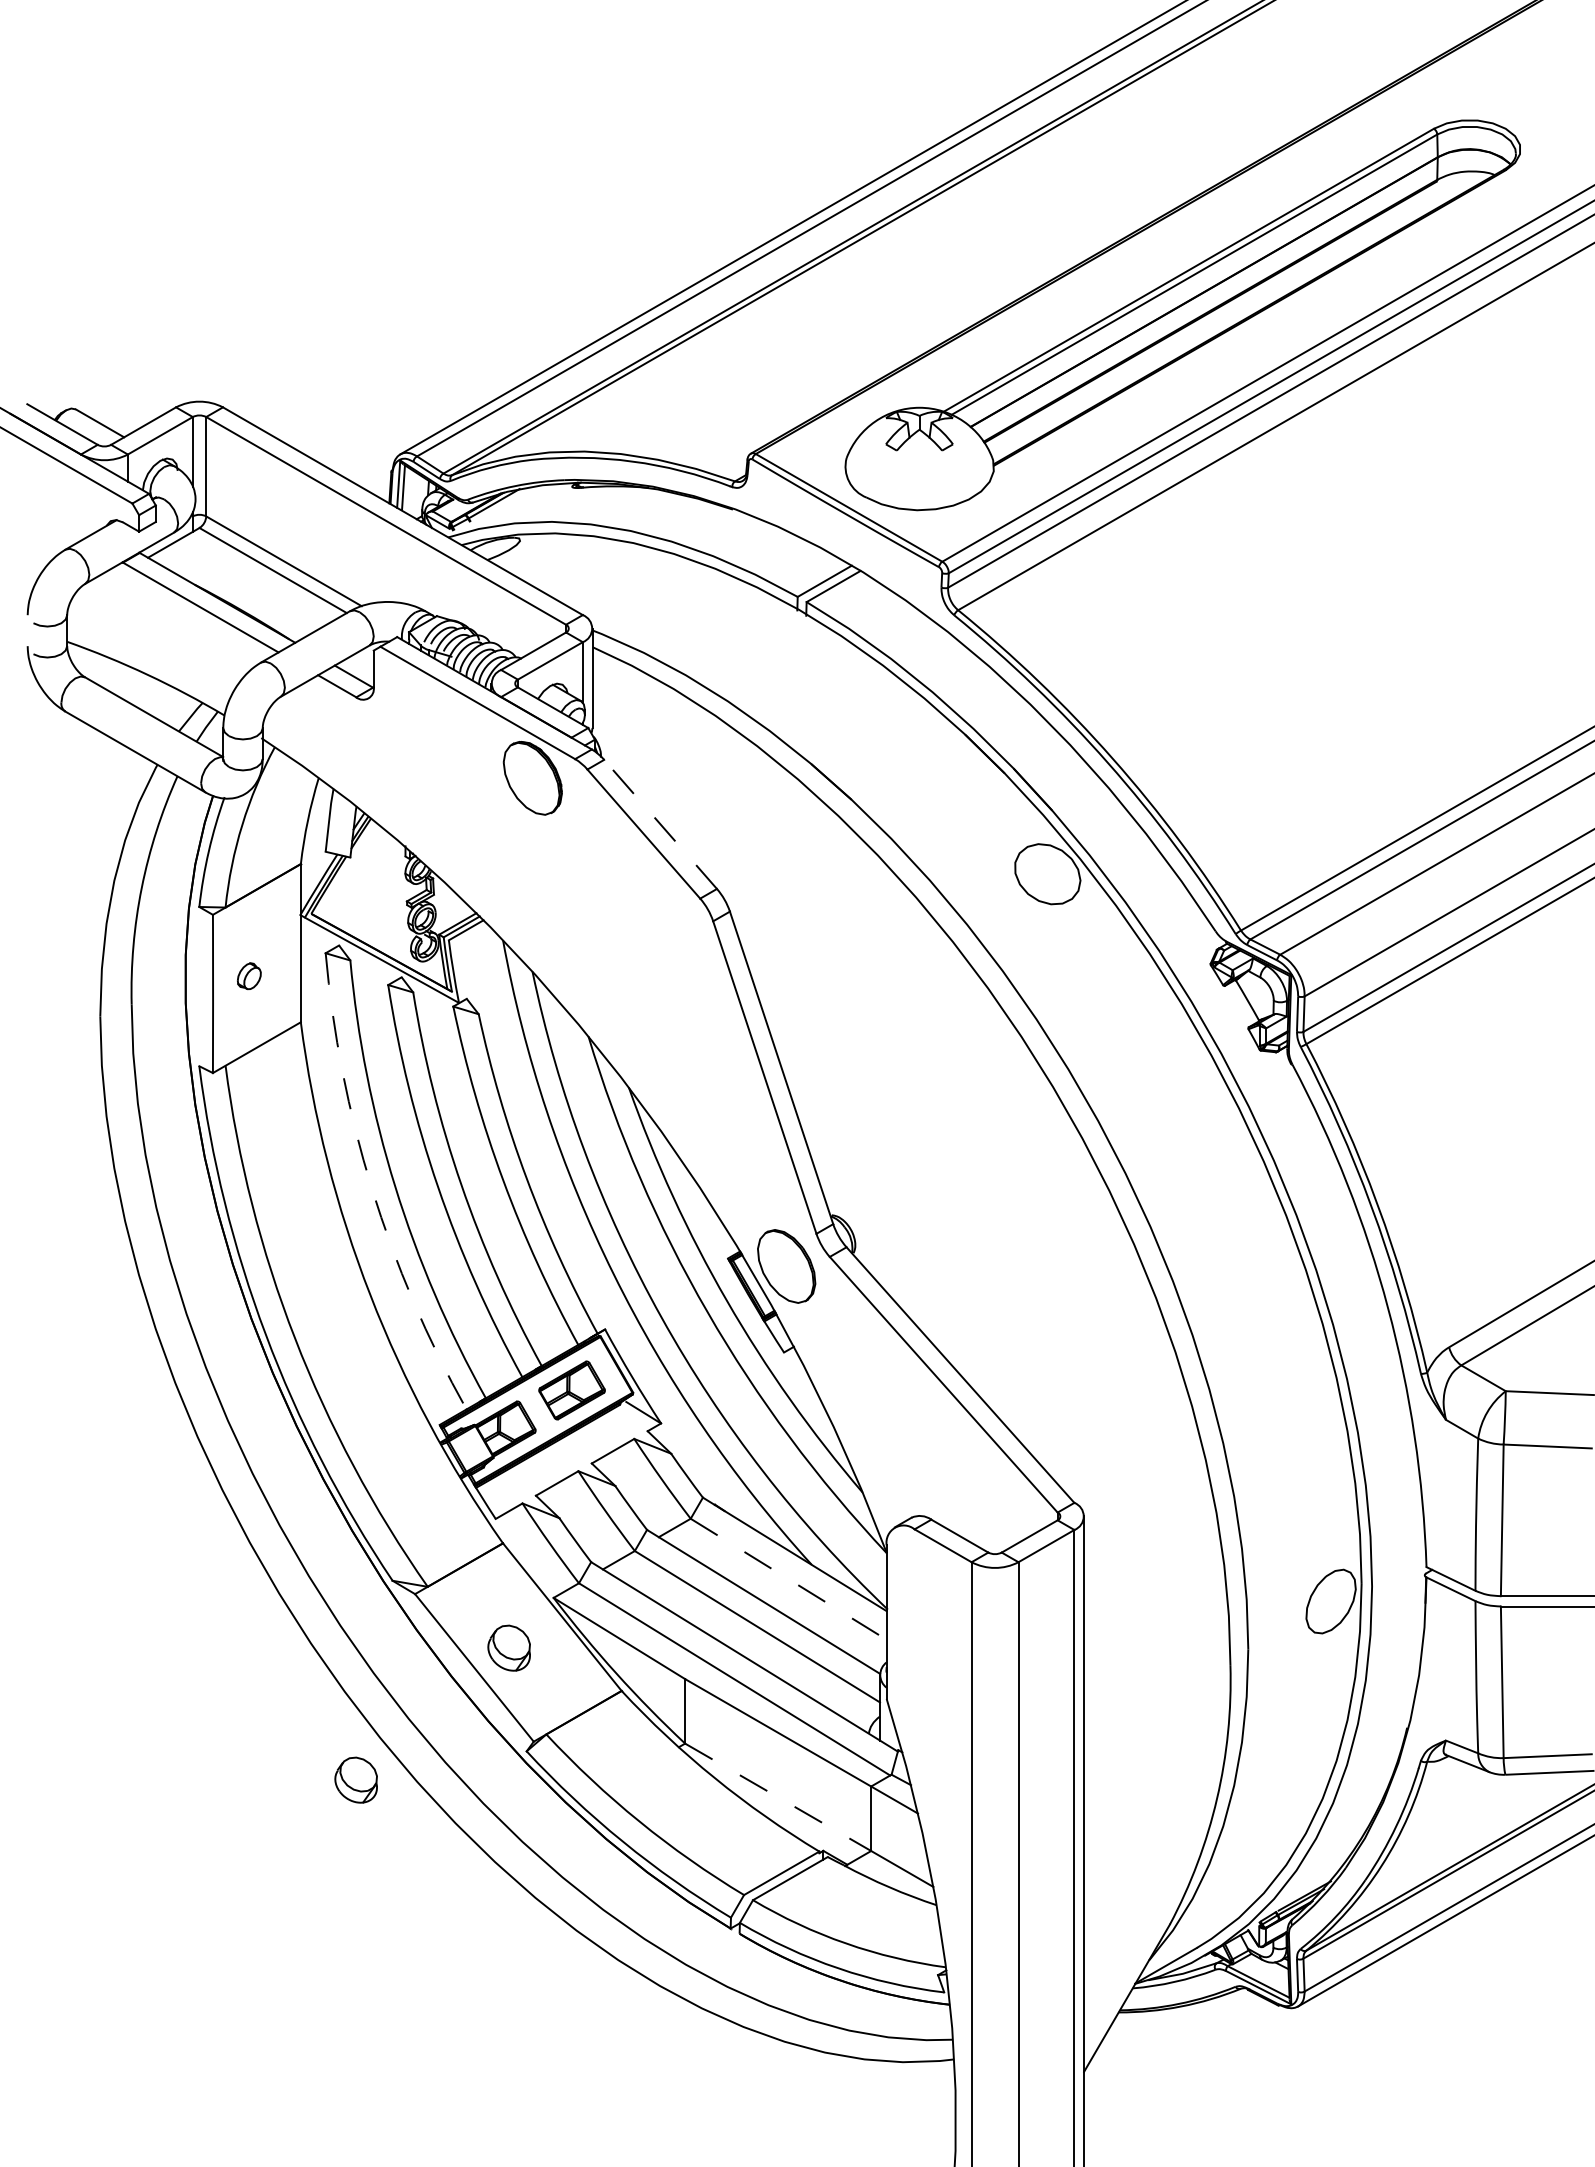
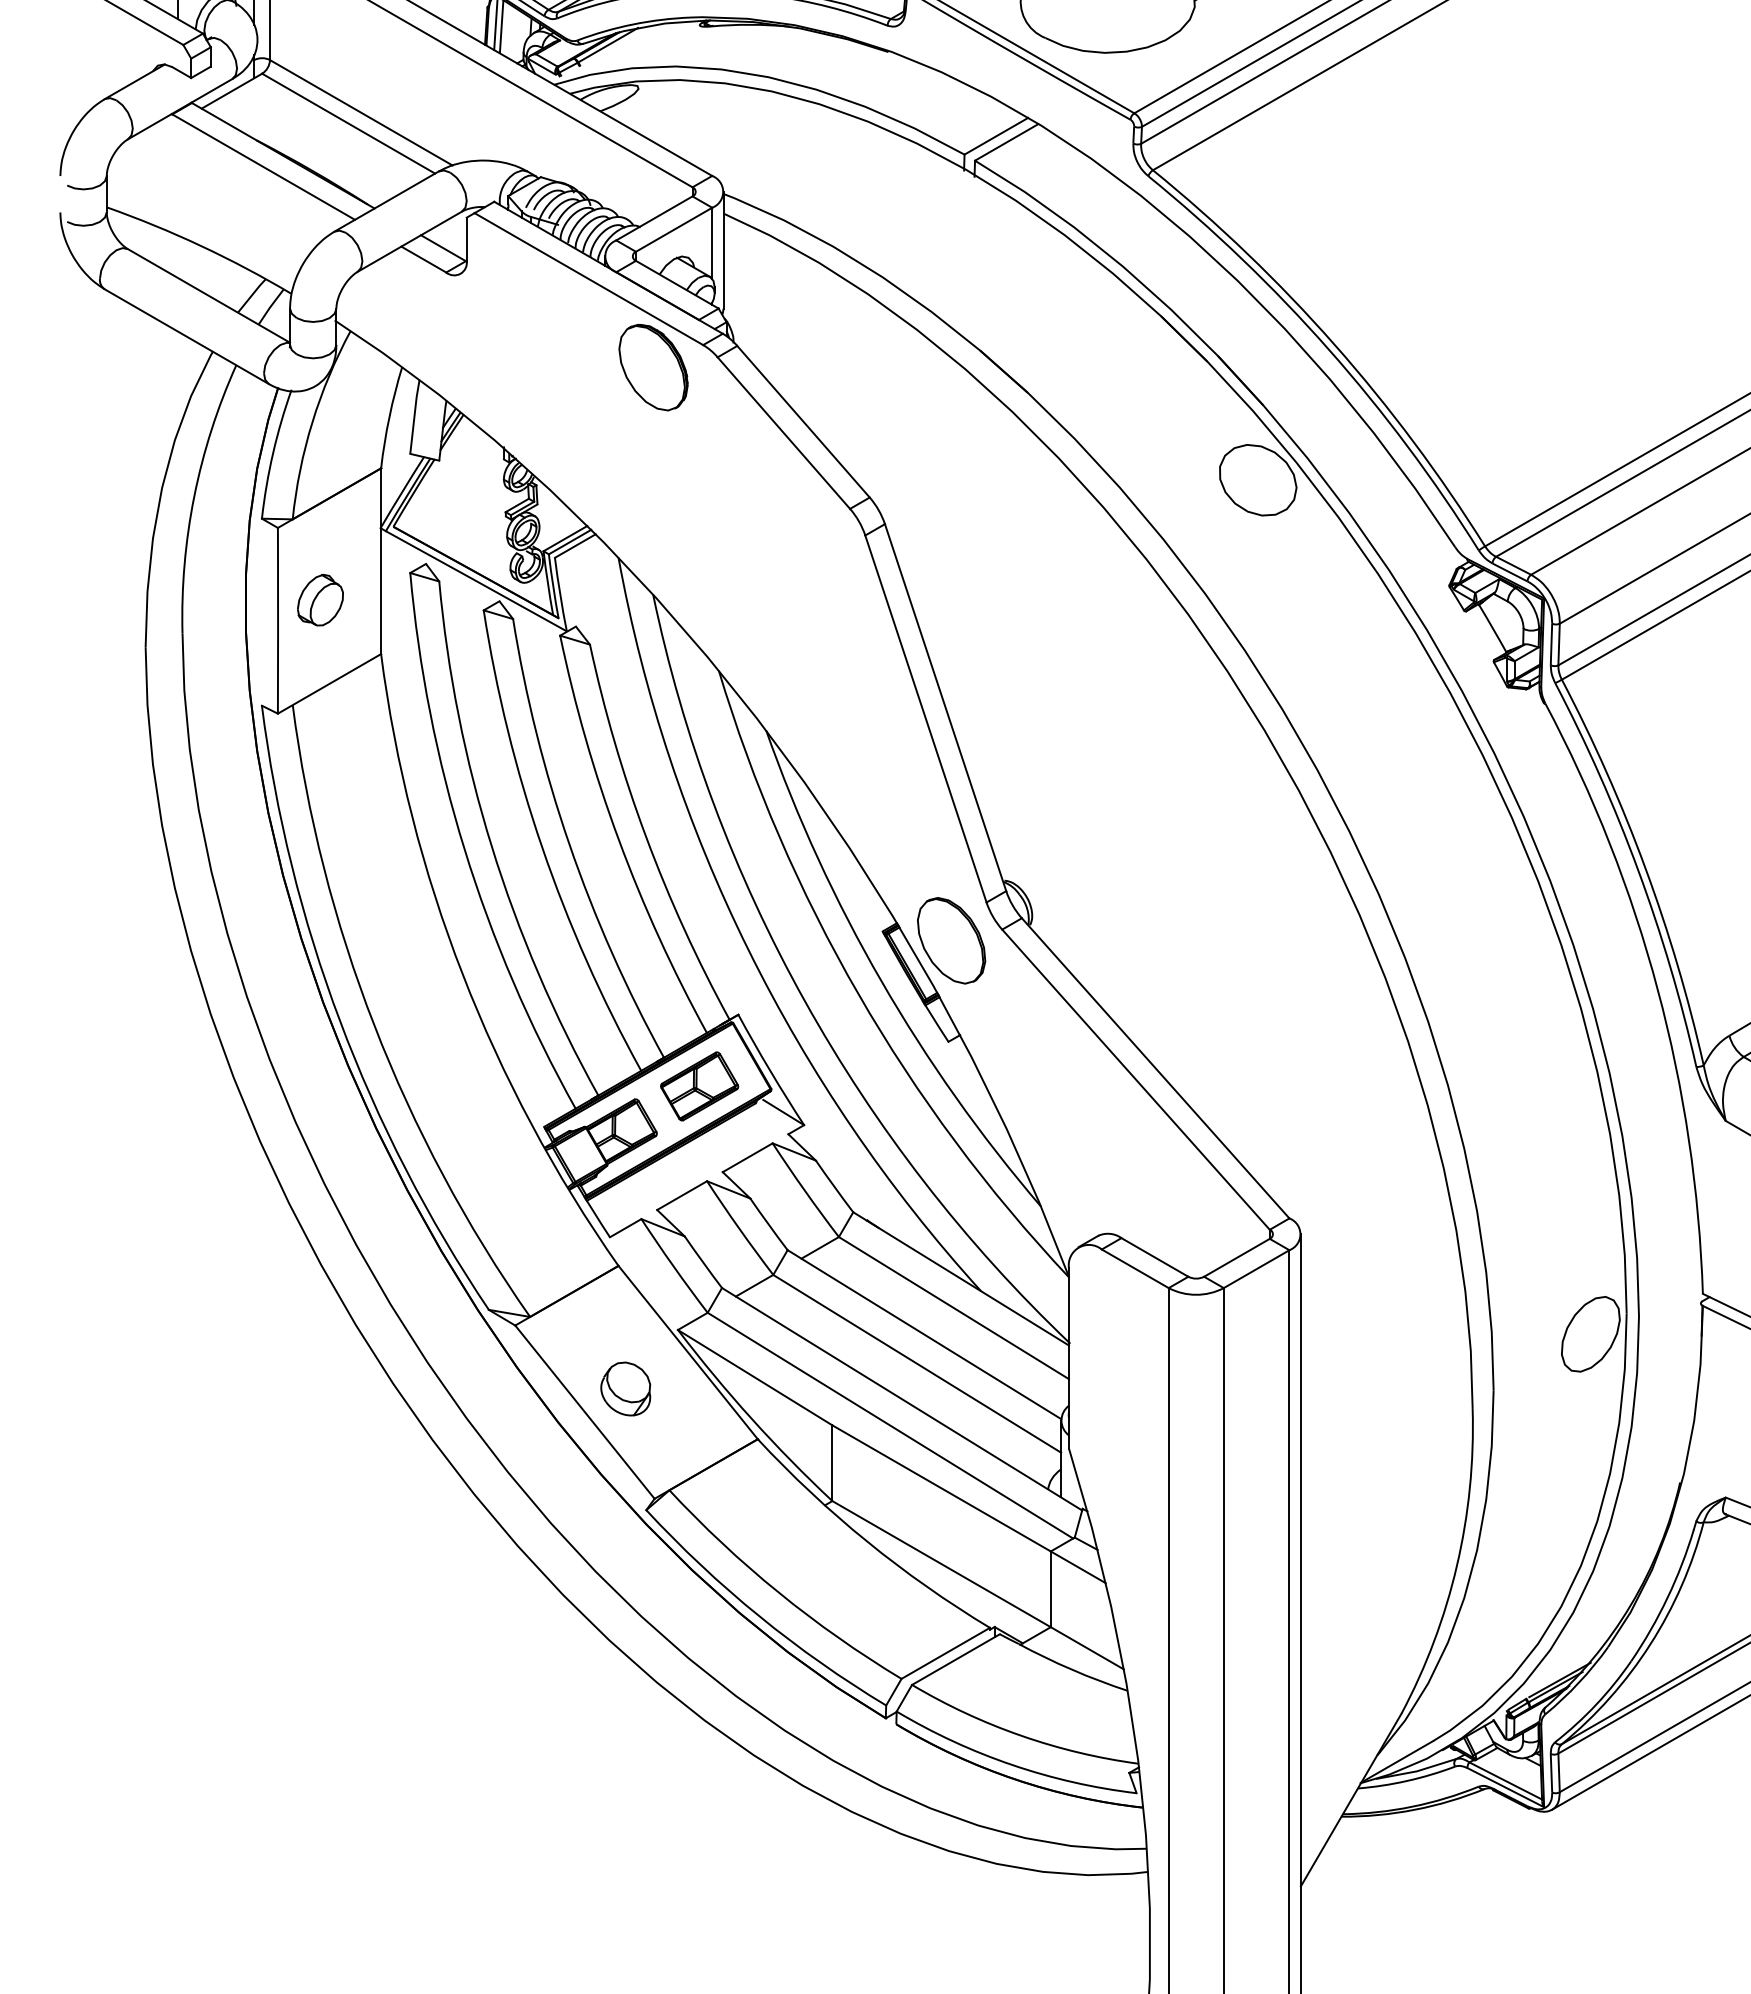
line: (660, 824) -> (803, 421), dashed -> solid
part: (249, 975) -> (320, 599), size x1.67
arc: (372, 1188) -> (465, 849), dashed -> solid
line: (789, 1579) -> (954, 1308), dashed -> solid
part: (355, 1779) -> (445, 1543), removed
line: (778, 1797) -> (941, 1564), dashed -> solid

